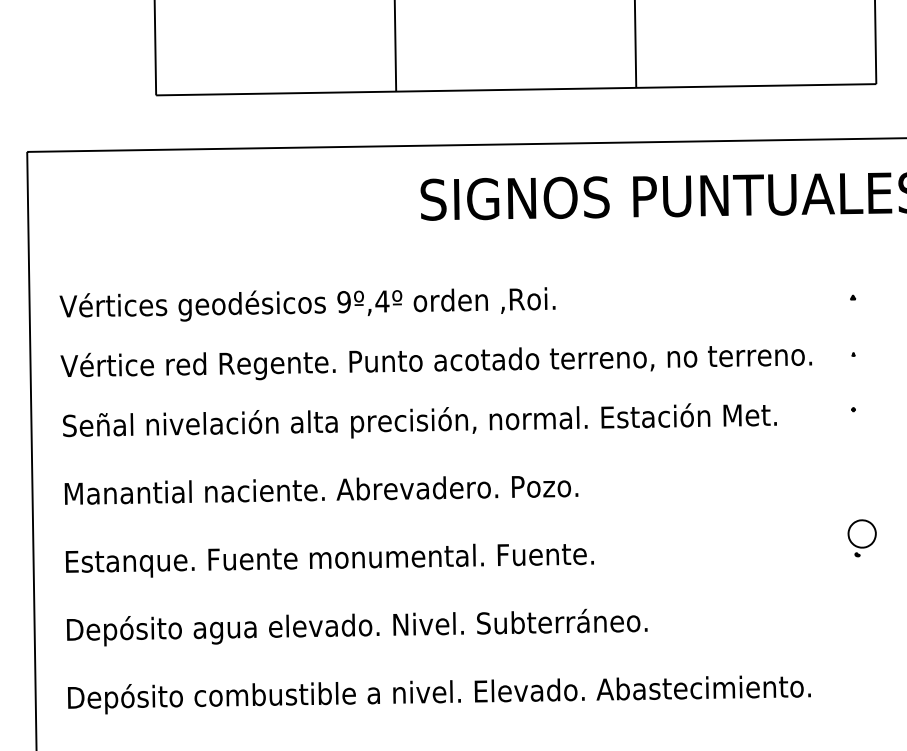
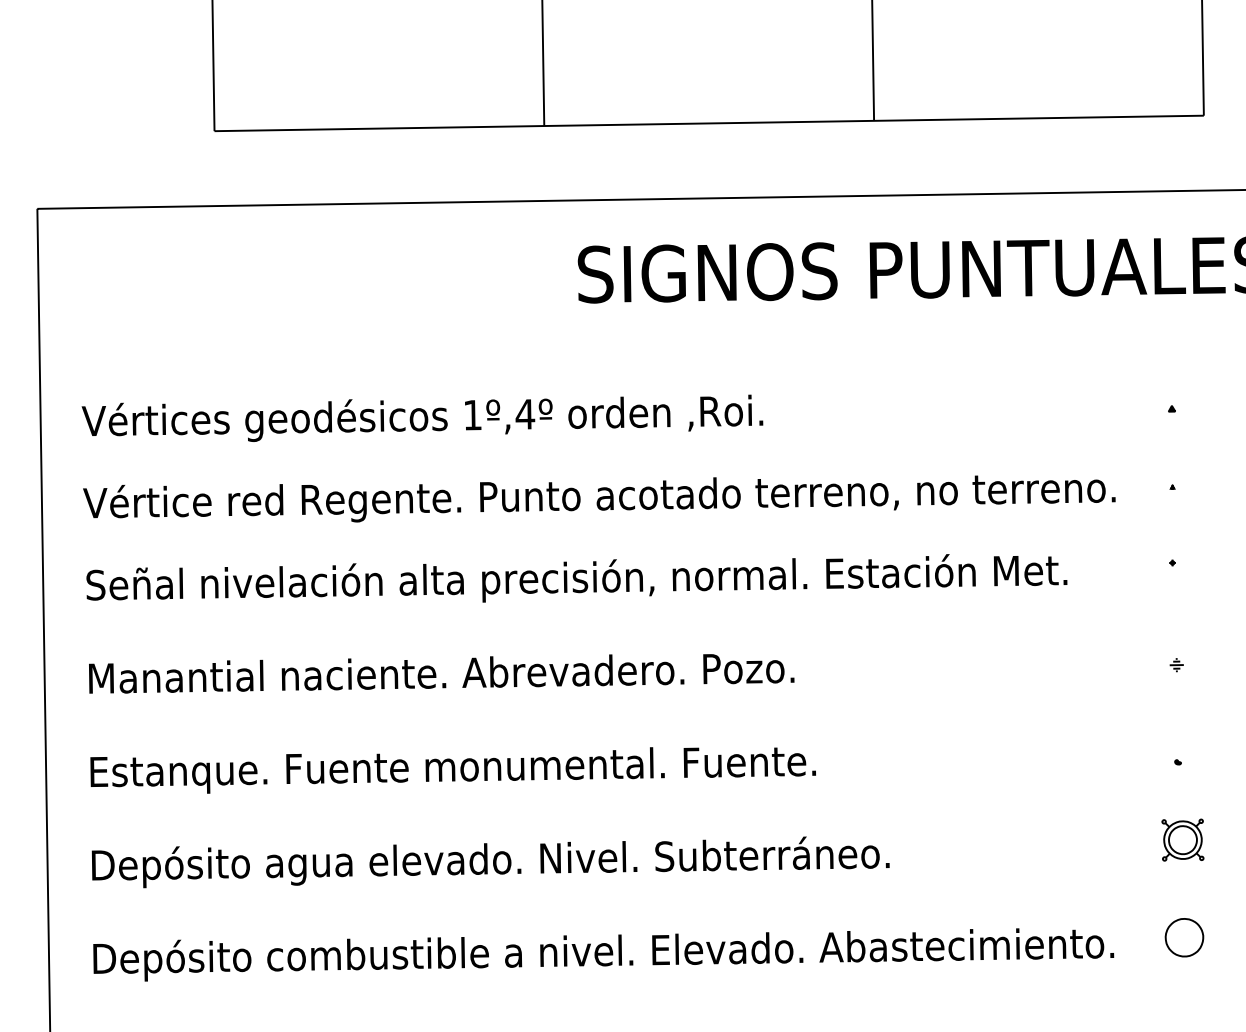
text: (343, 301) -> (472, 414), 9º,4º -> 1º,4º
part: (856, 484) -> (1176, 665), added
part: (862, 533) -> (1184, 937), moved
part: (860, 610) -> (1182, 839), added

